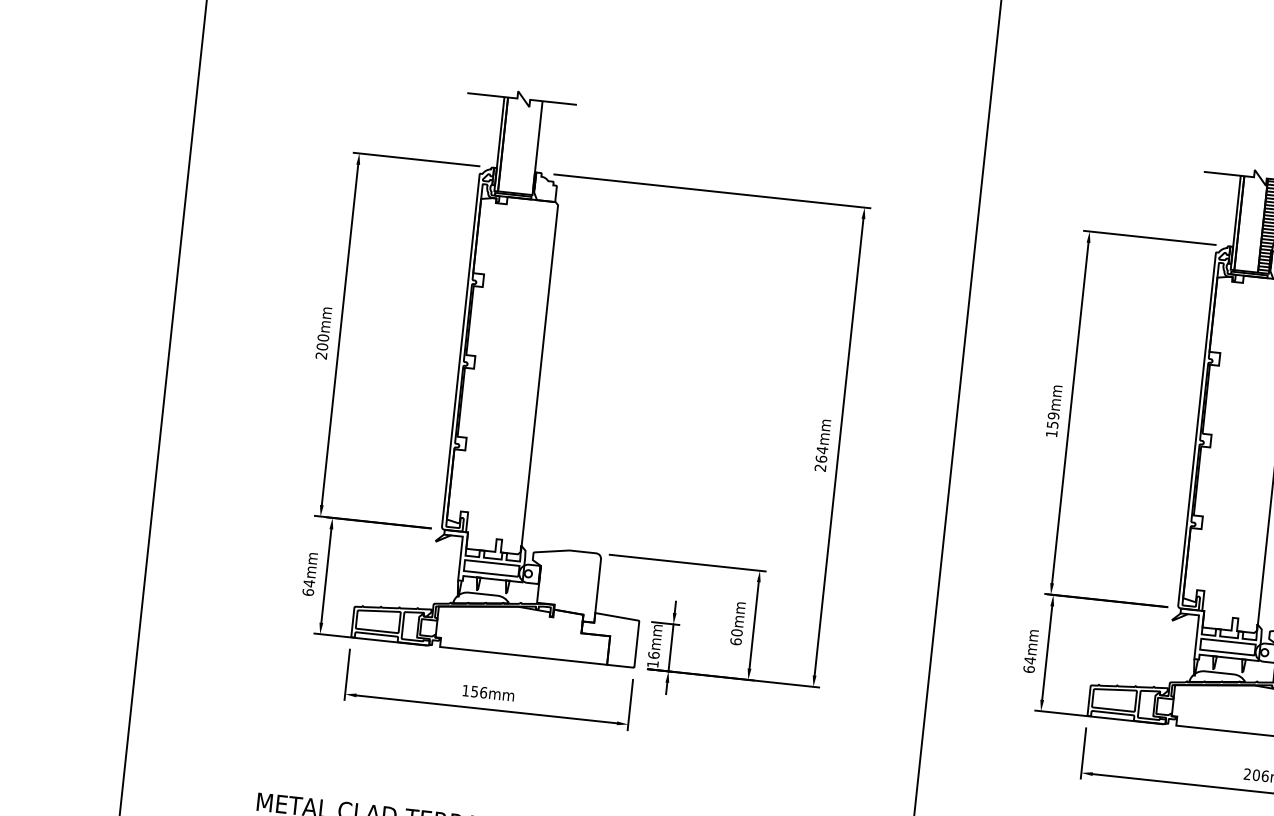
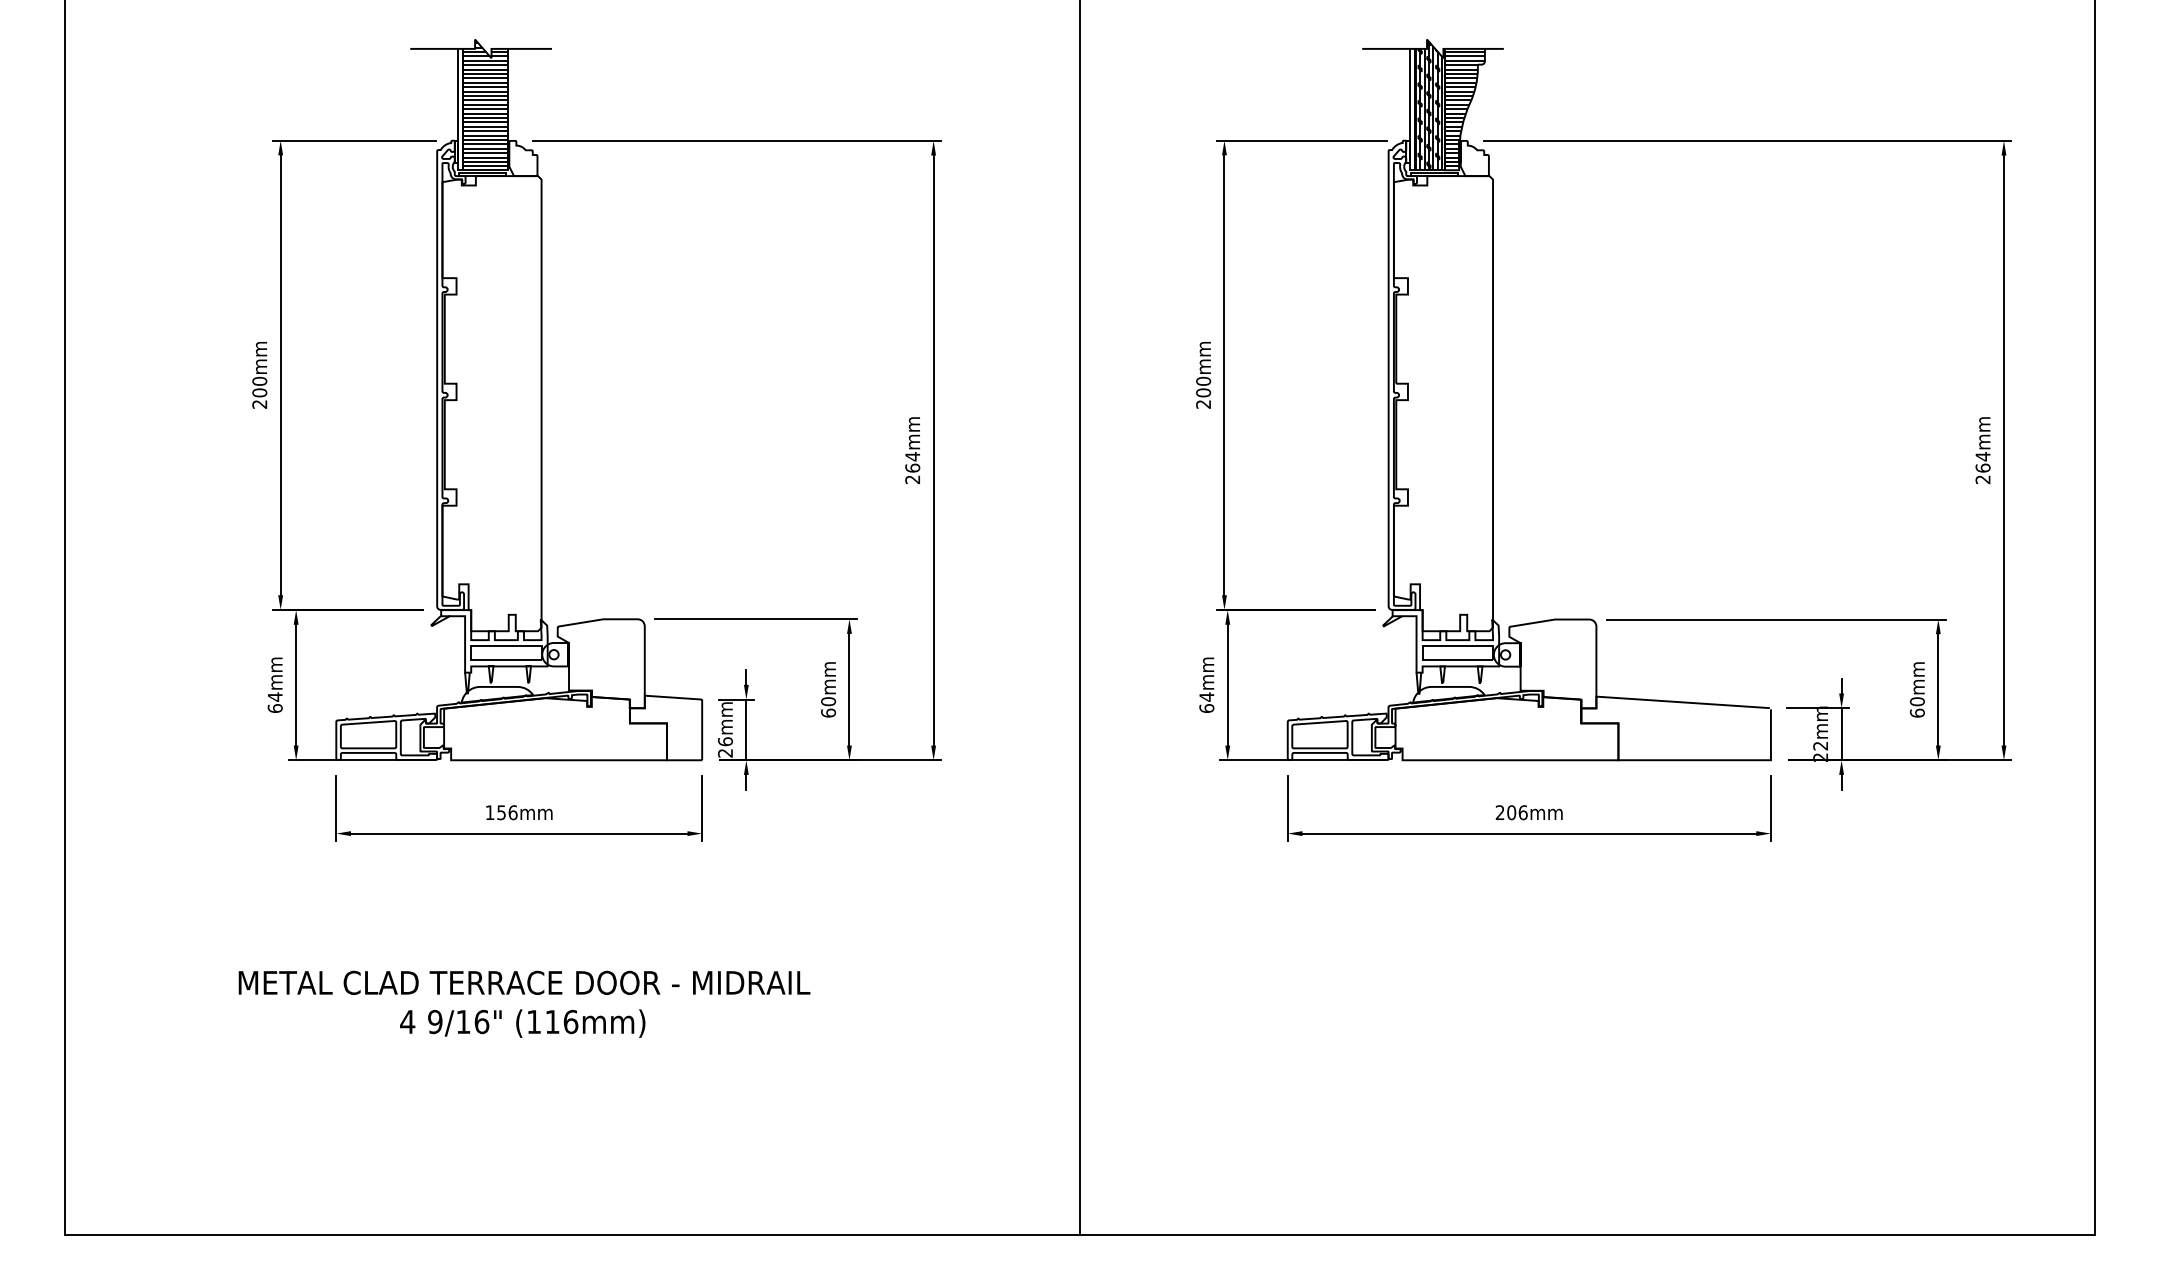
hatch: (520, 142) -> (484, 104), added
hatch: (1252, 221) -> (1430, 105), added
text: (1052, 424) -> (1203, 392), 159mm -> 200mm
text: (652, 664) -> (725, 753), 16mm -> 26mm

